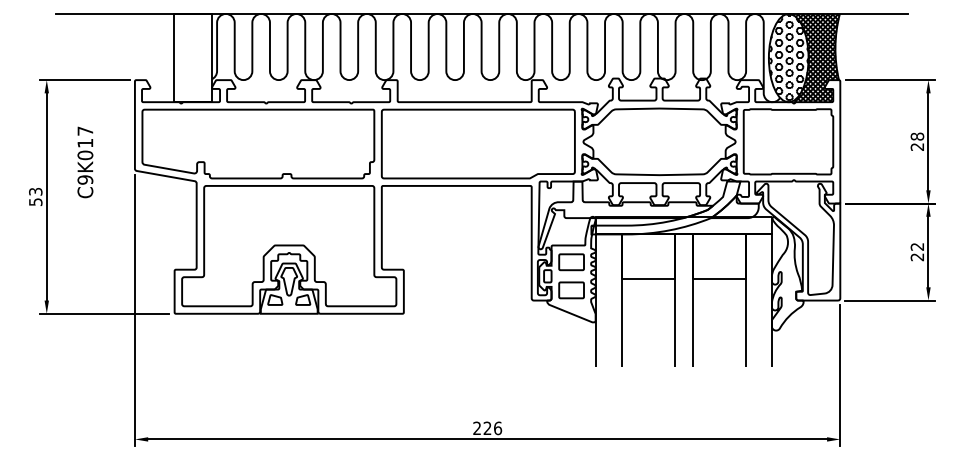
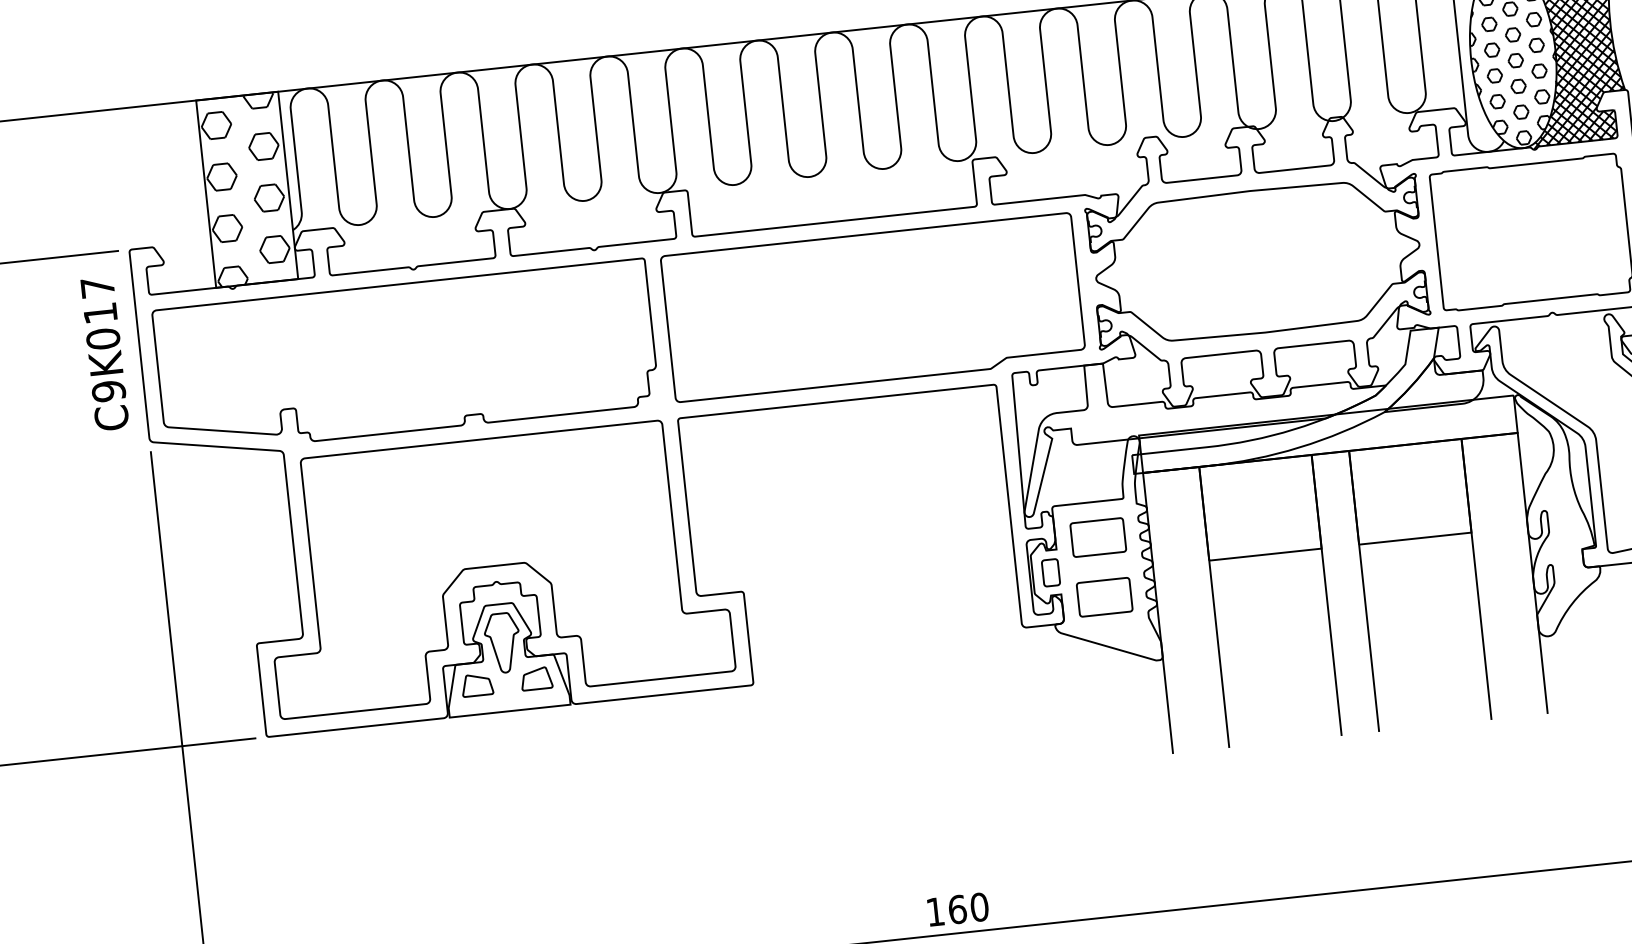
hatch: (191, 58) -> (244, 190), added
text: (85, 162) -> (105, 354), moved
text: (487, 428) -> (957, 909), 226 -> 160

